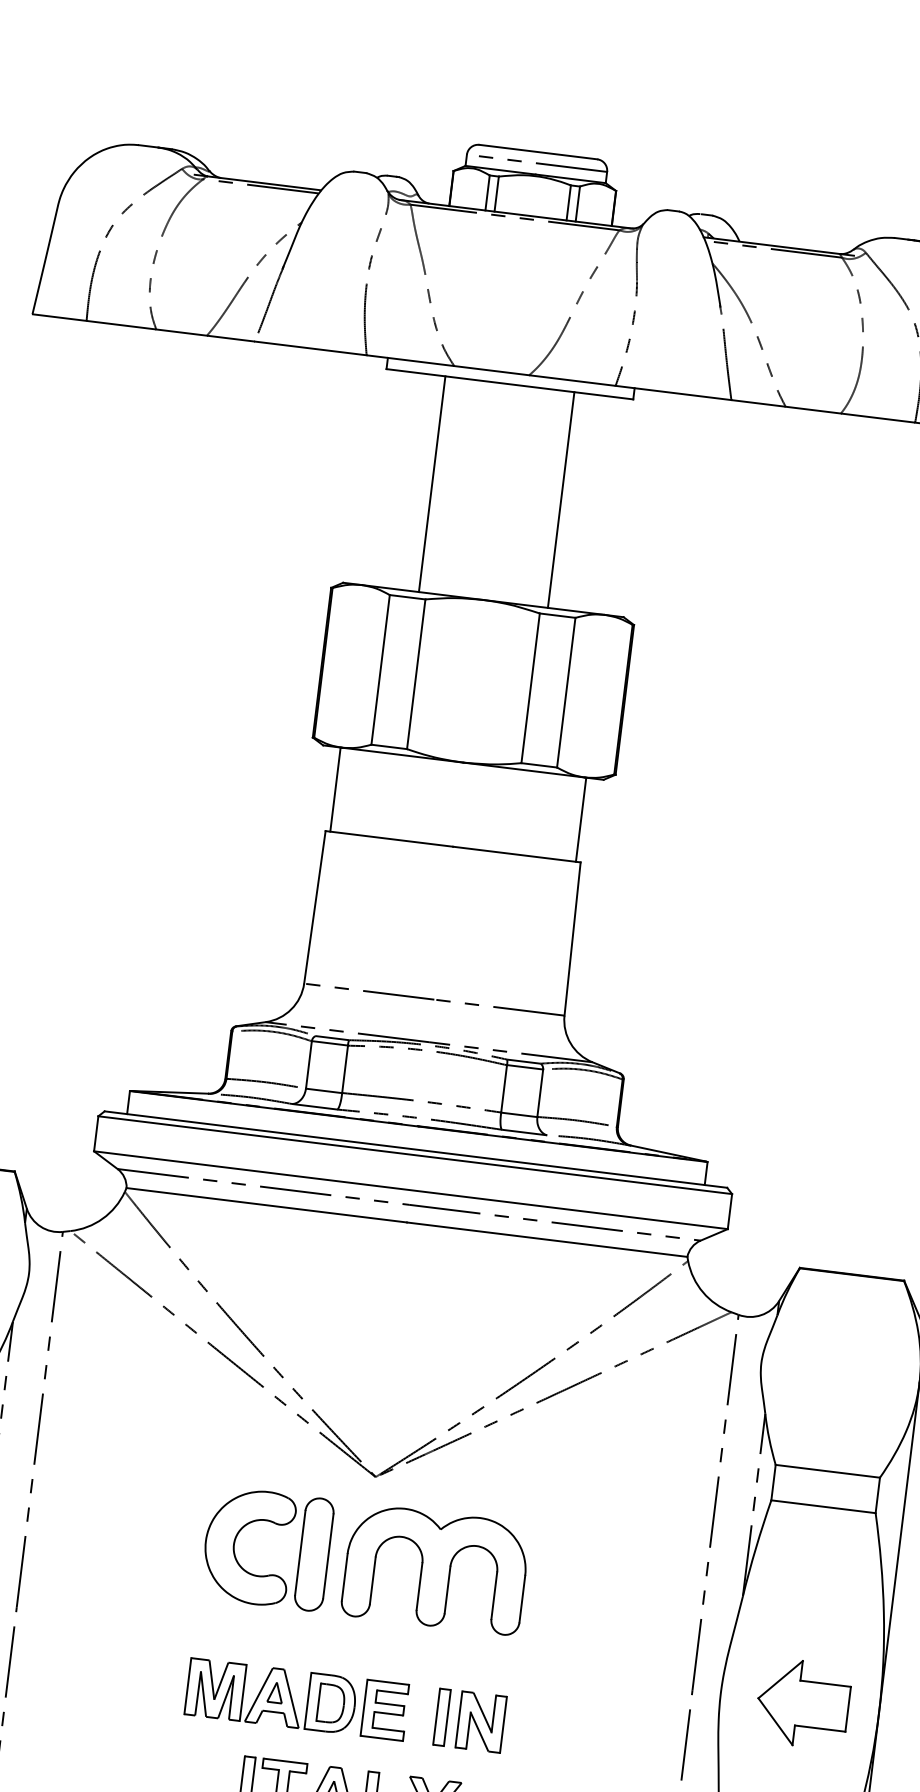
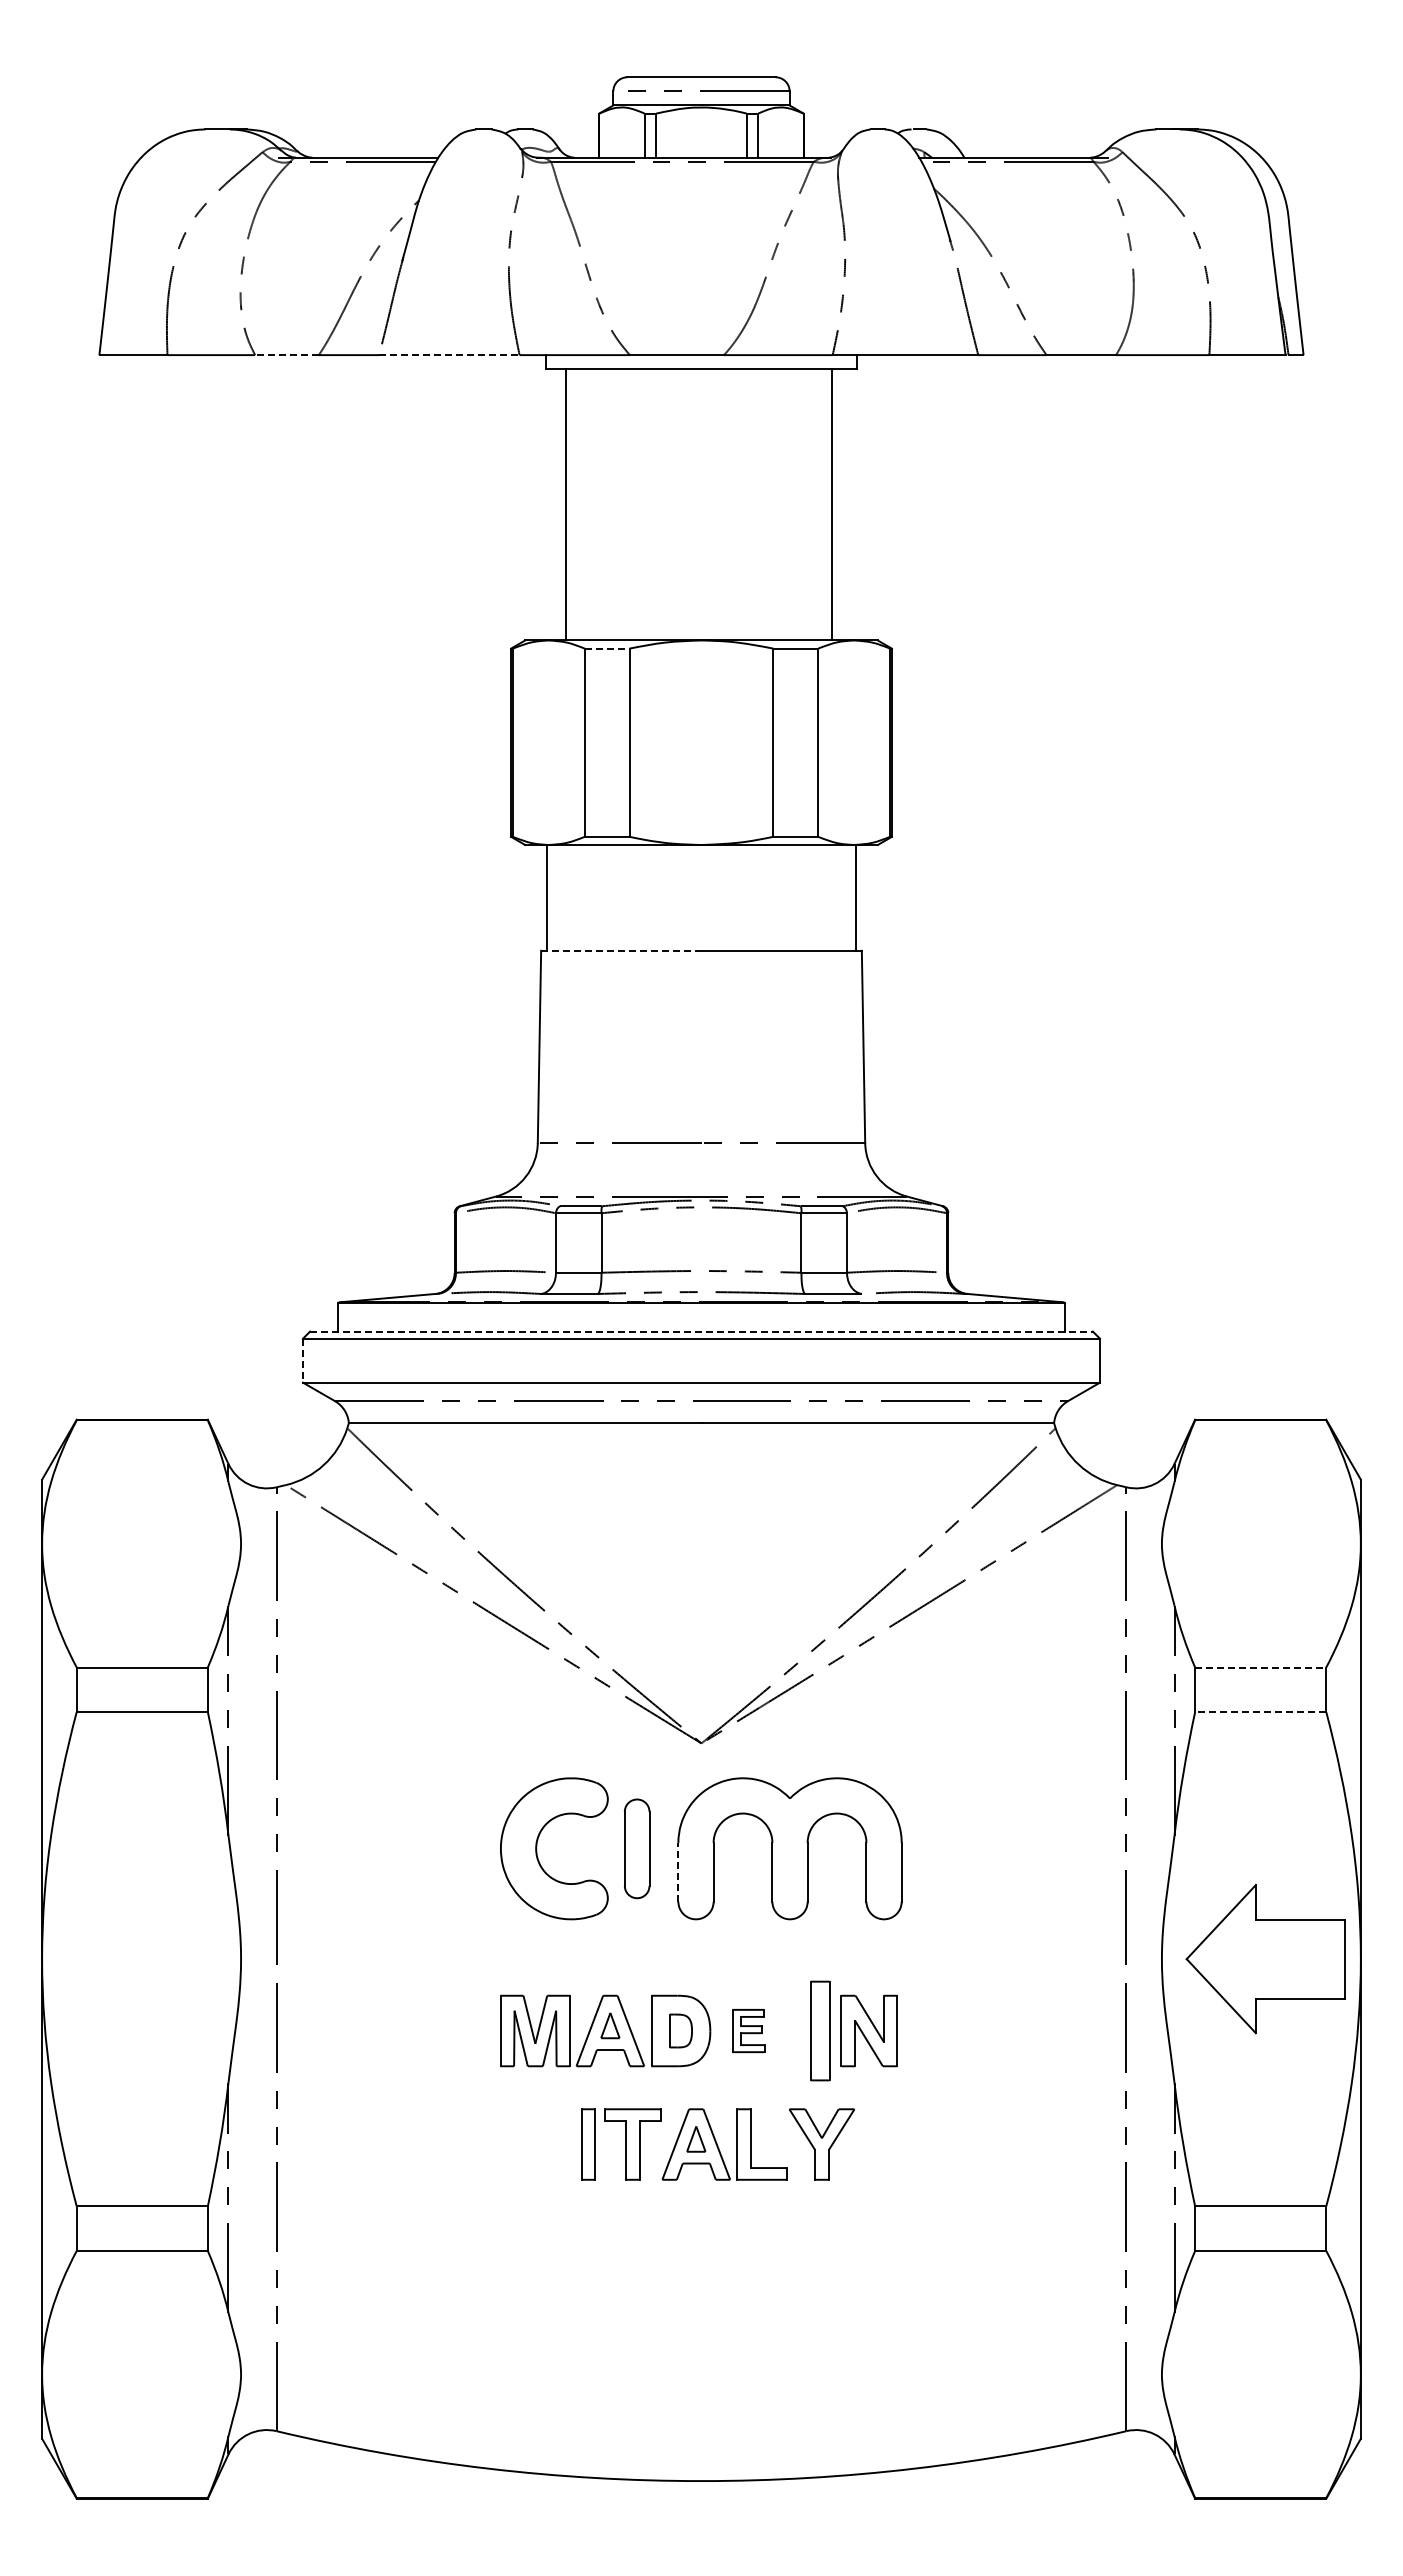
line: (182, 332) -> (287, 355), solid -> dashed
line: (310, 348) -> (449, 355), solid -> dashed
line: (432, 483) -> (566, 504), moved
line: (561, 499) -> (831, 504), moved
line: (407, 597) -> (607, 648), solid -> dashed
line: (388, 838) -> (620, 950), solid -> dashed
line: (96, 1134) -> (303, 1361), solid -> dashed
line: (415, 1149) -> (701, 1331), solid -> dashed
line: (827, 1471) -> (1260, 1667), solid -> dashed
line: (823, 1507) -> (1260, 1712), solid -> dashed
part: (313, 1554) -> (636, 1848), size x0.7
line: (344, 1576) -> (678, 1871), solid -> dashed
part: (331, 1703) -> (680, 2030), size x0.7
part: (803, 1703) -> (1265, 1959), size x1.4
part: (385, 1709) -> (748, 2030), size x0.6
part: (441, 1716) -> (819, 2030), size x1.4

